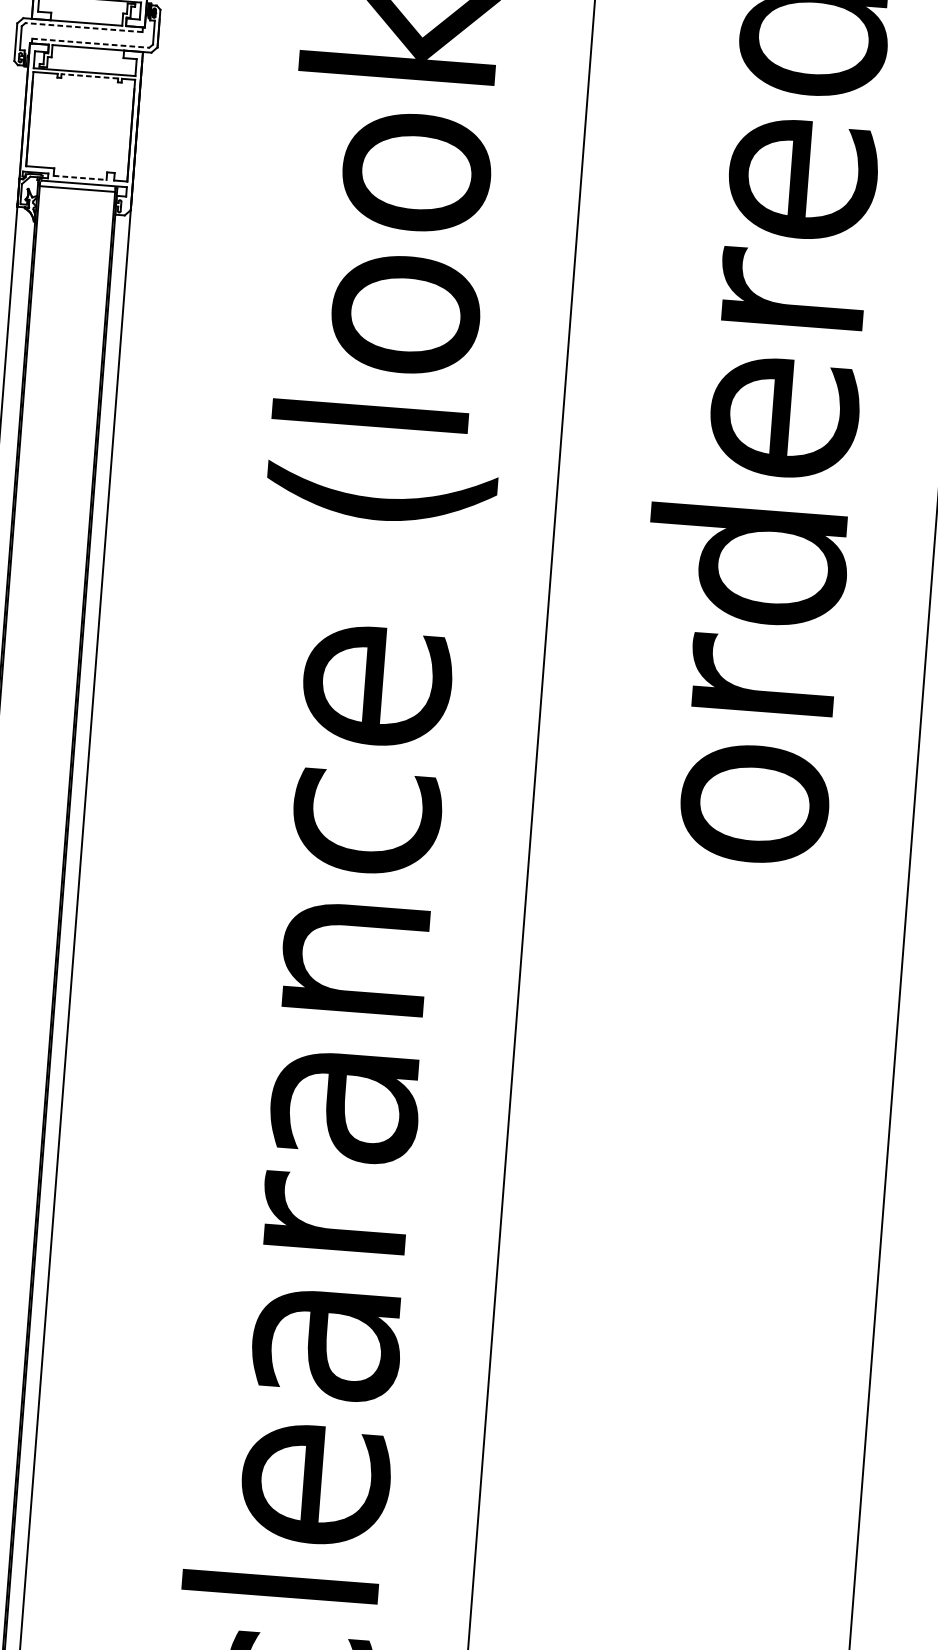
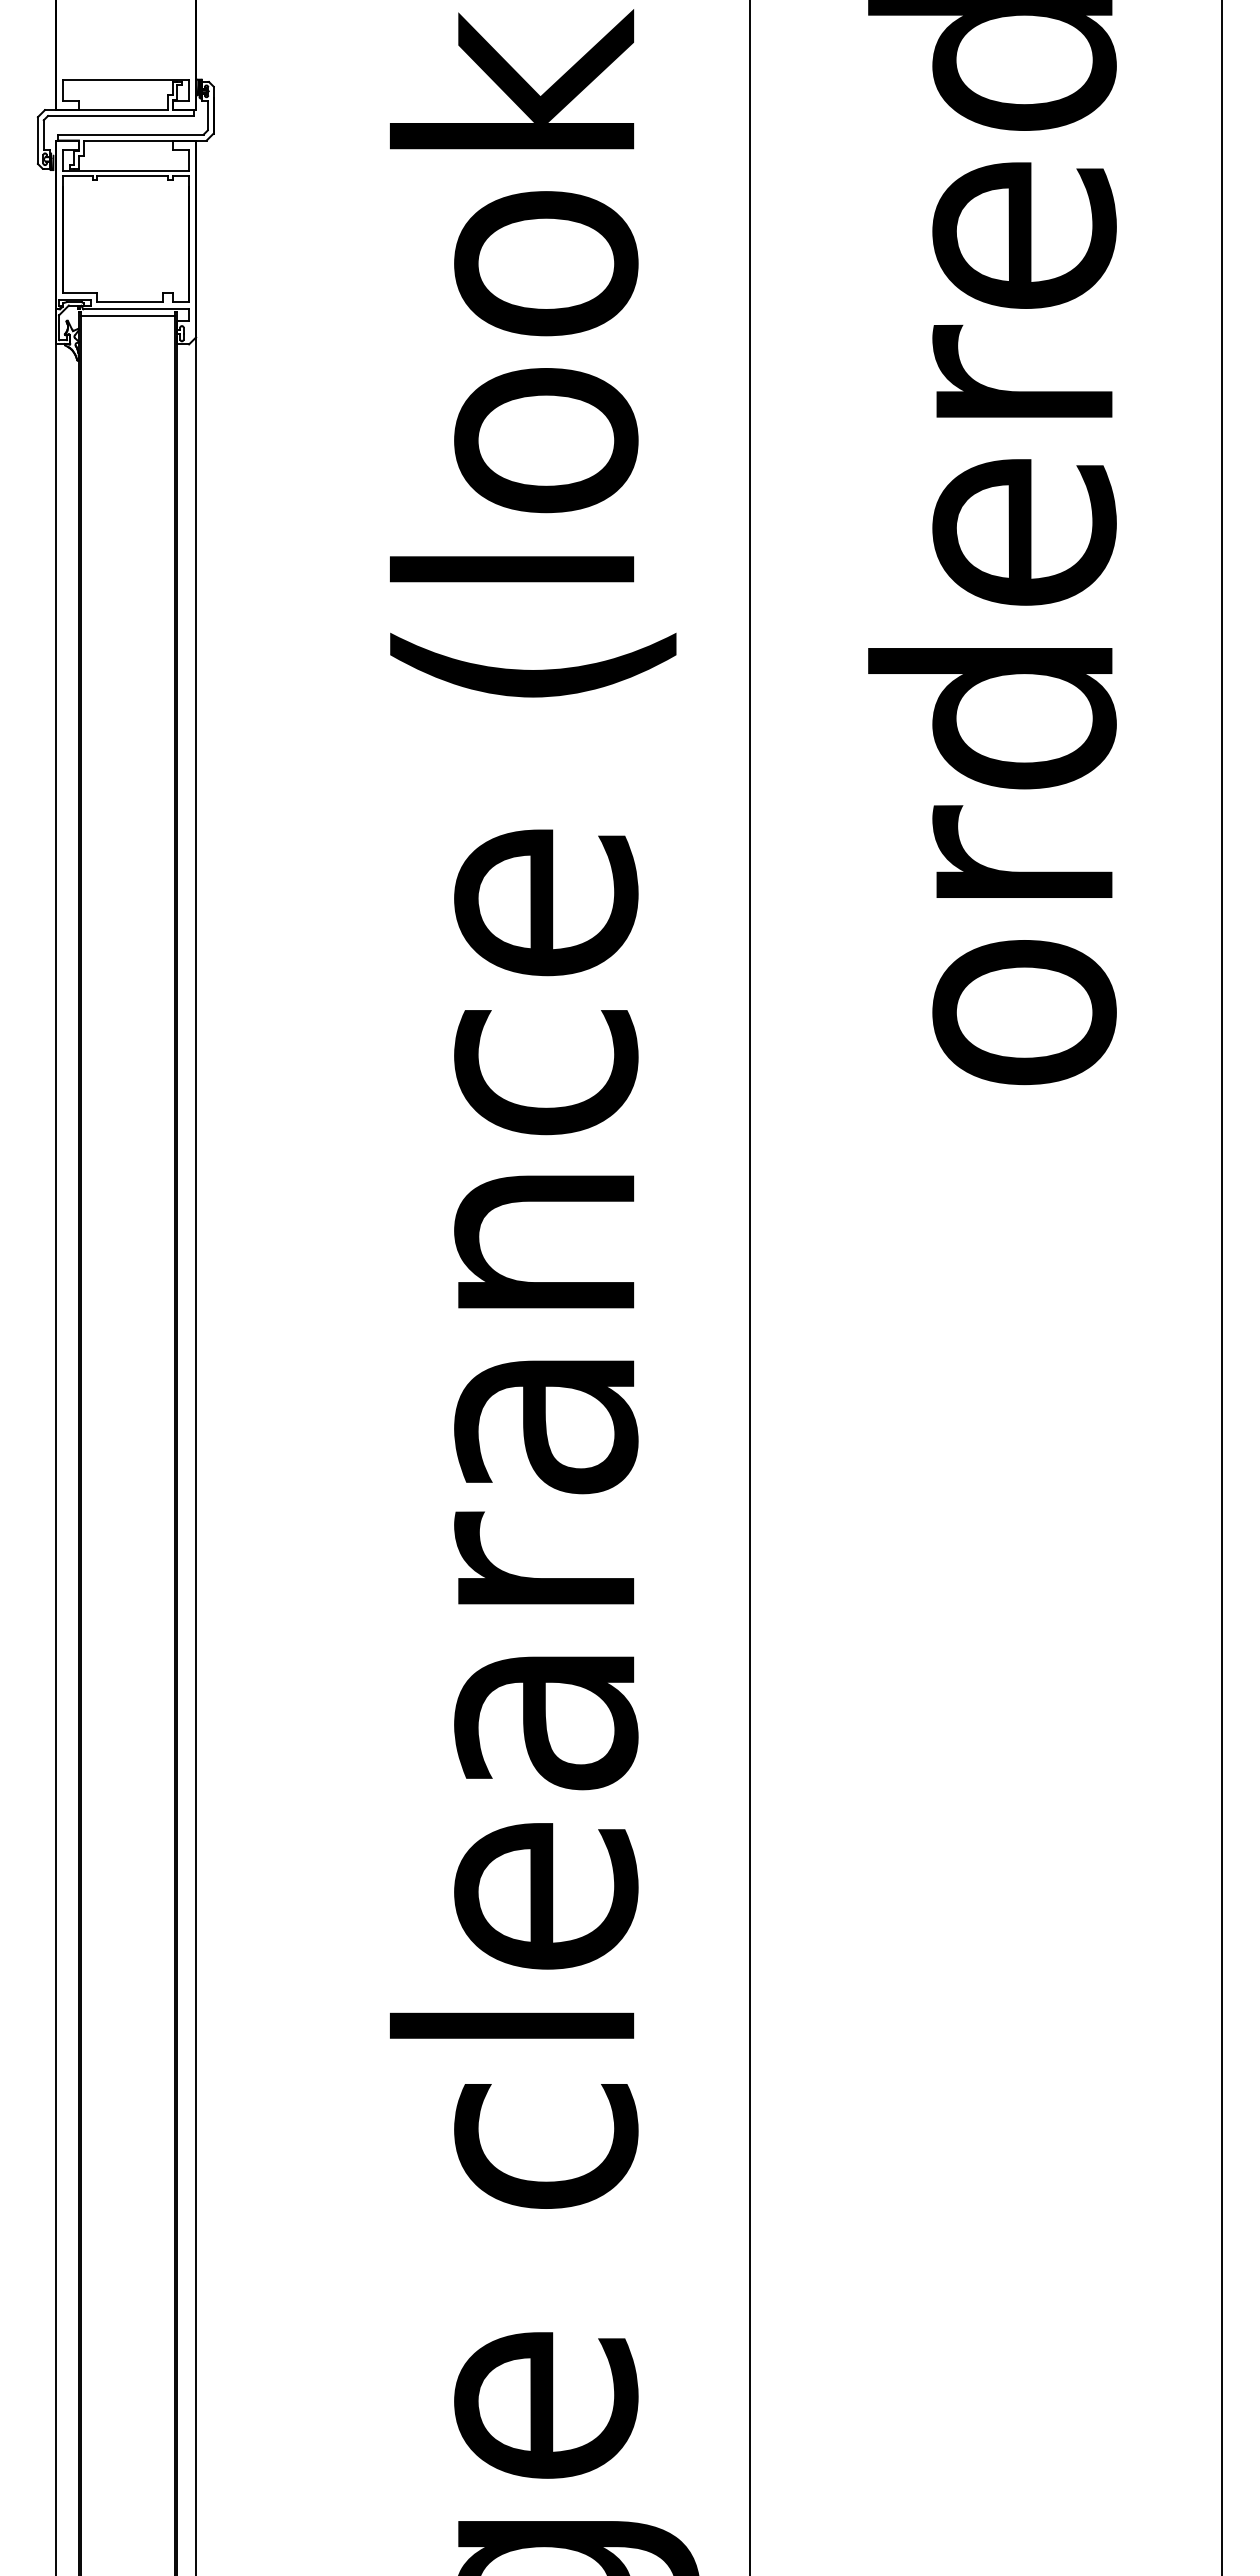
line: (83, 27) -> (120, 115), dashed -> solid
line: (90, 43) -> (130, 134), dashed -> solid
line: (89, 76) -> (132, 175), dashed -> solid
line: (80, 178) -> (130, 302), dashed -> solid

